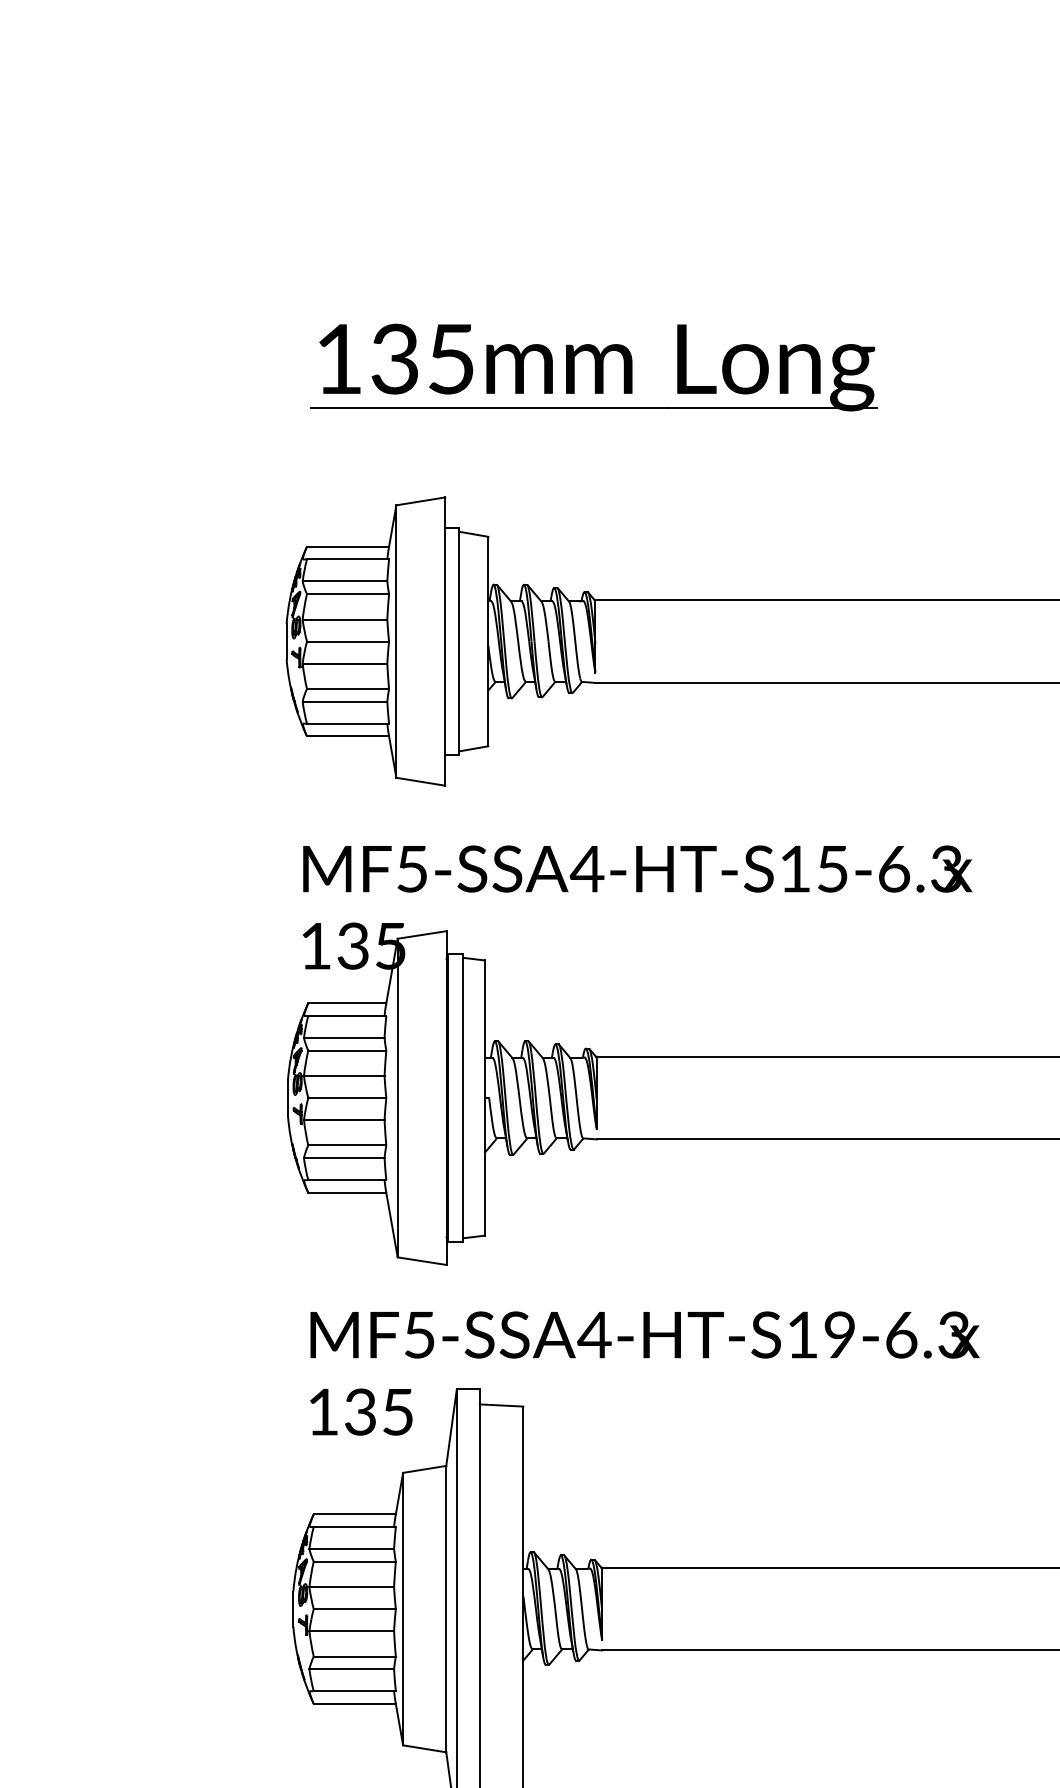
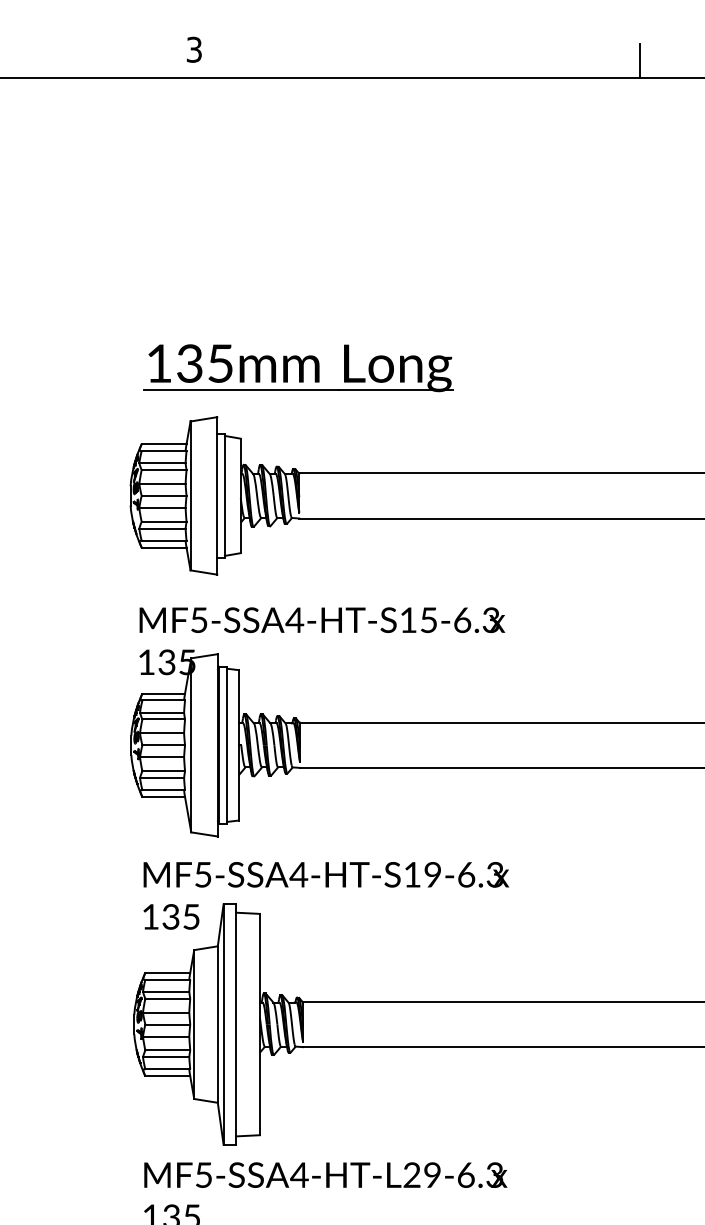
part: (593, 368) -> (298, 368), moved

